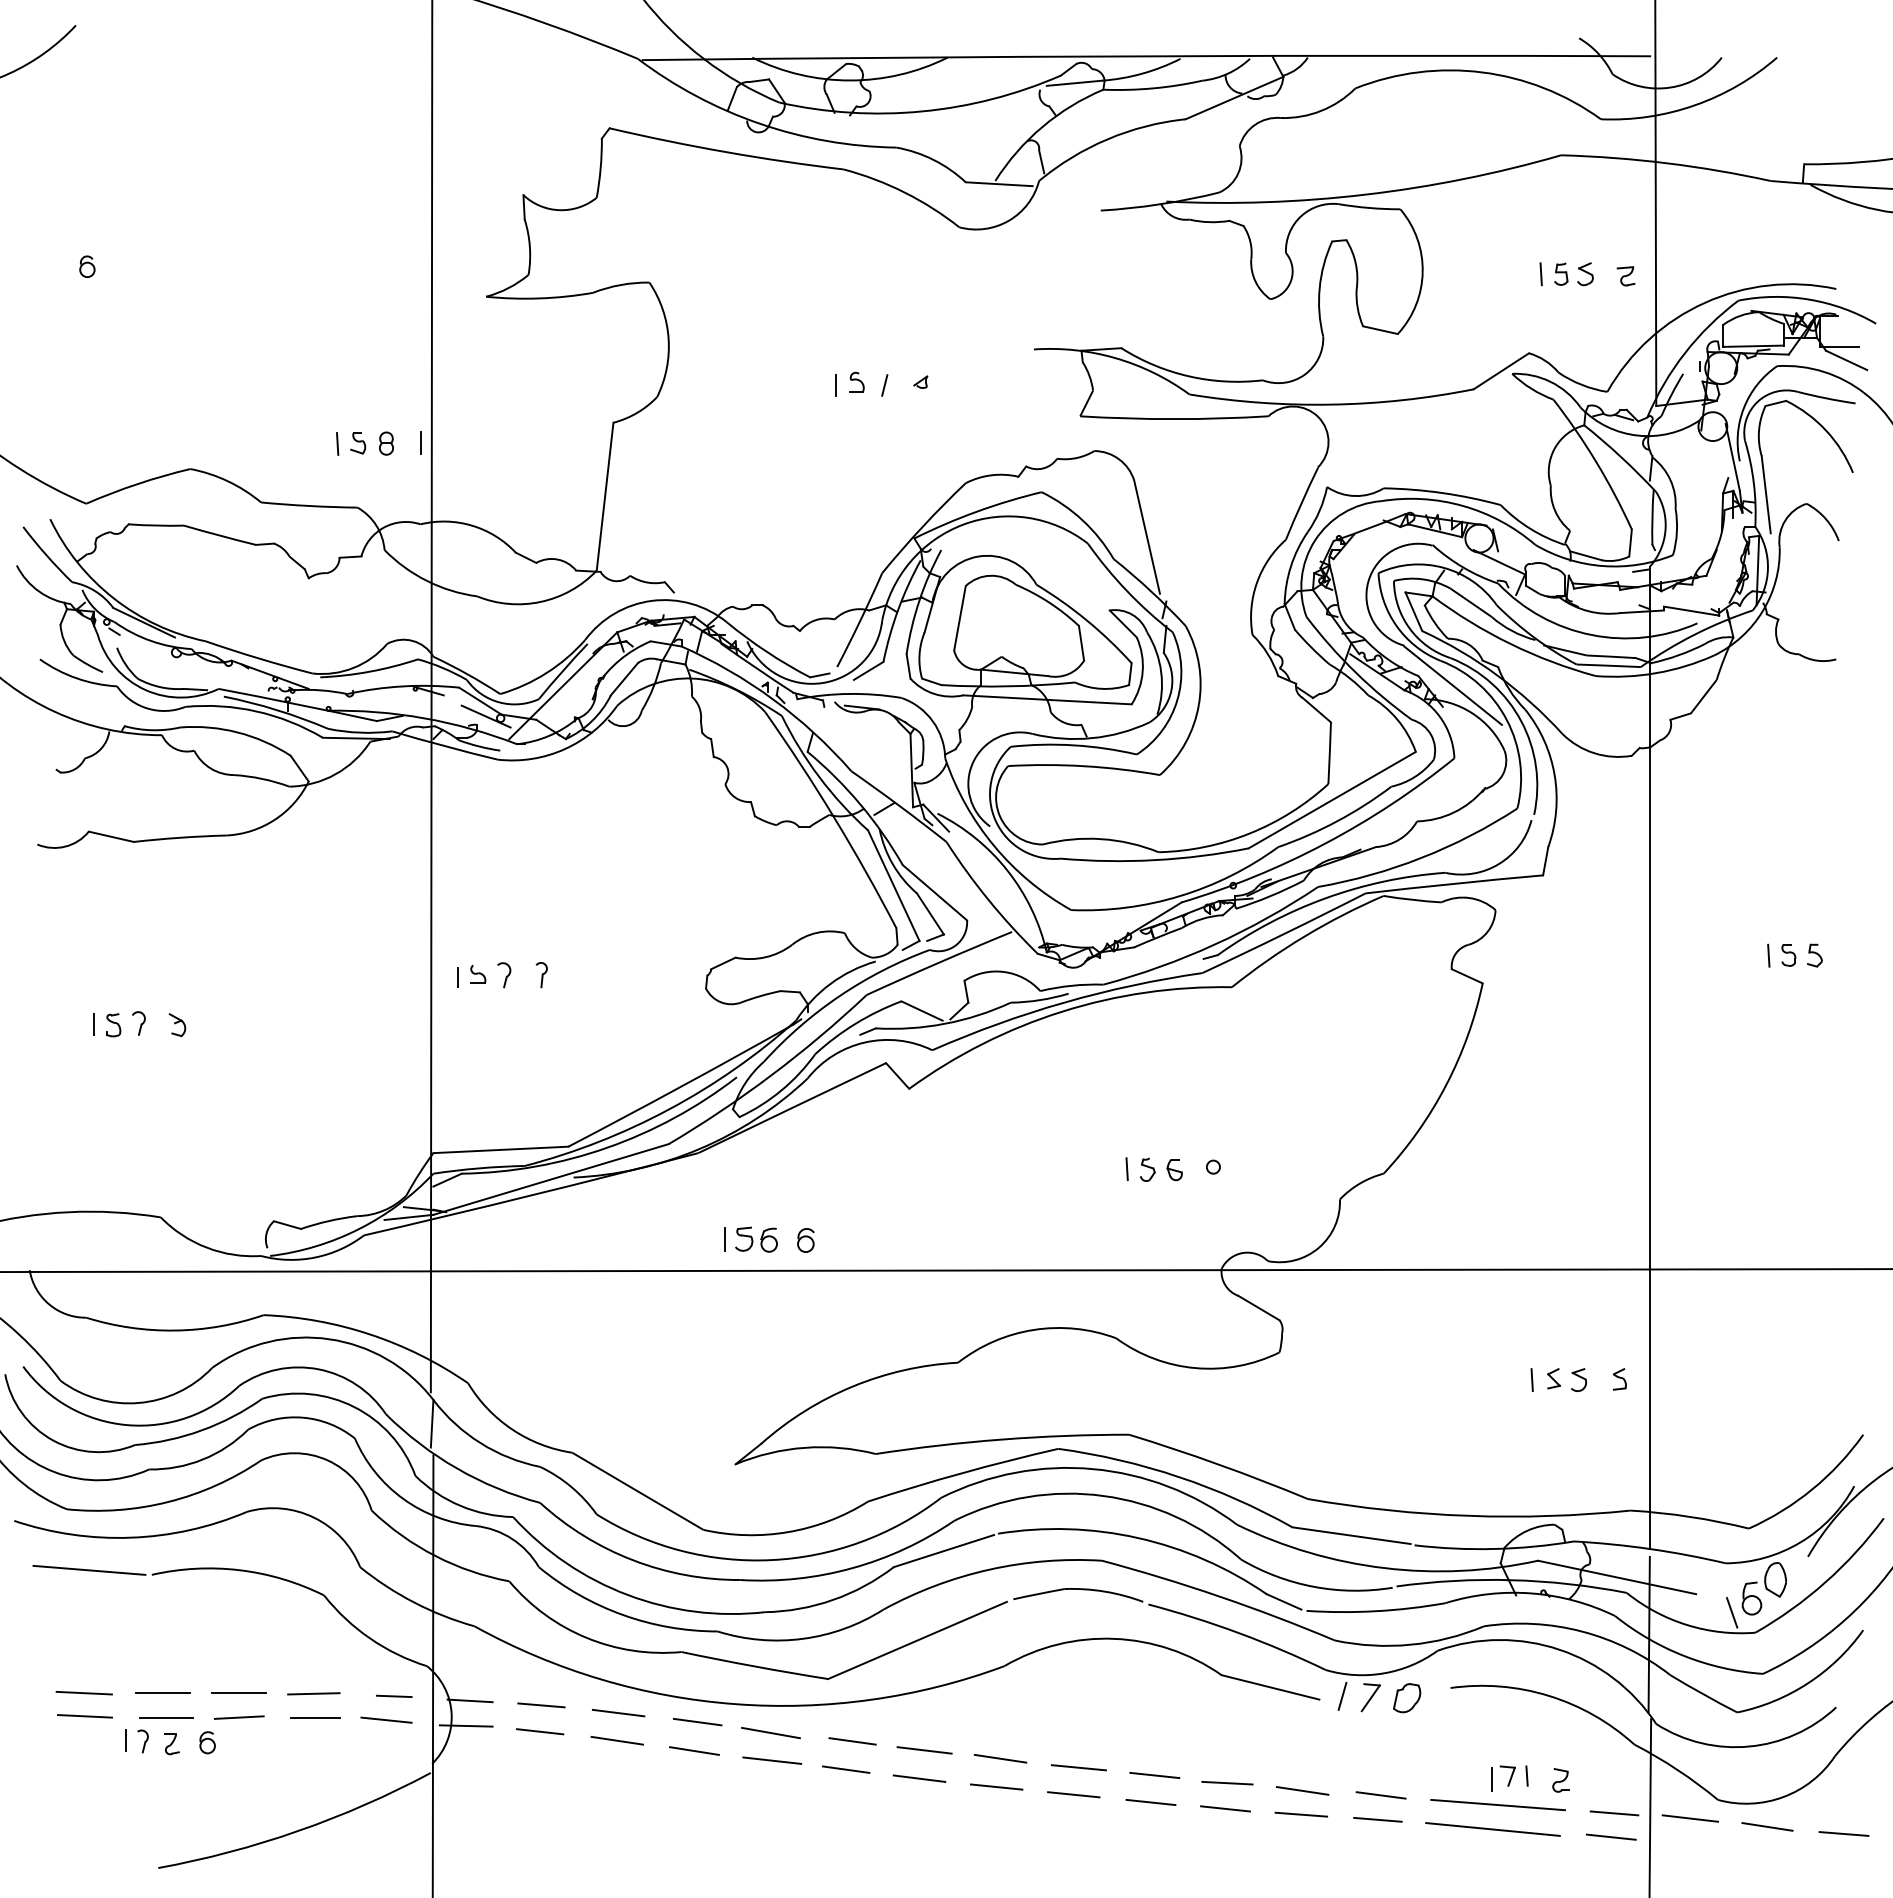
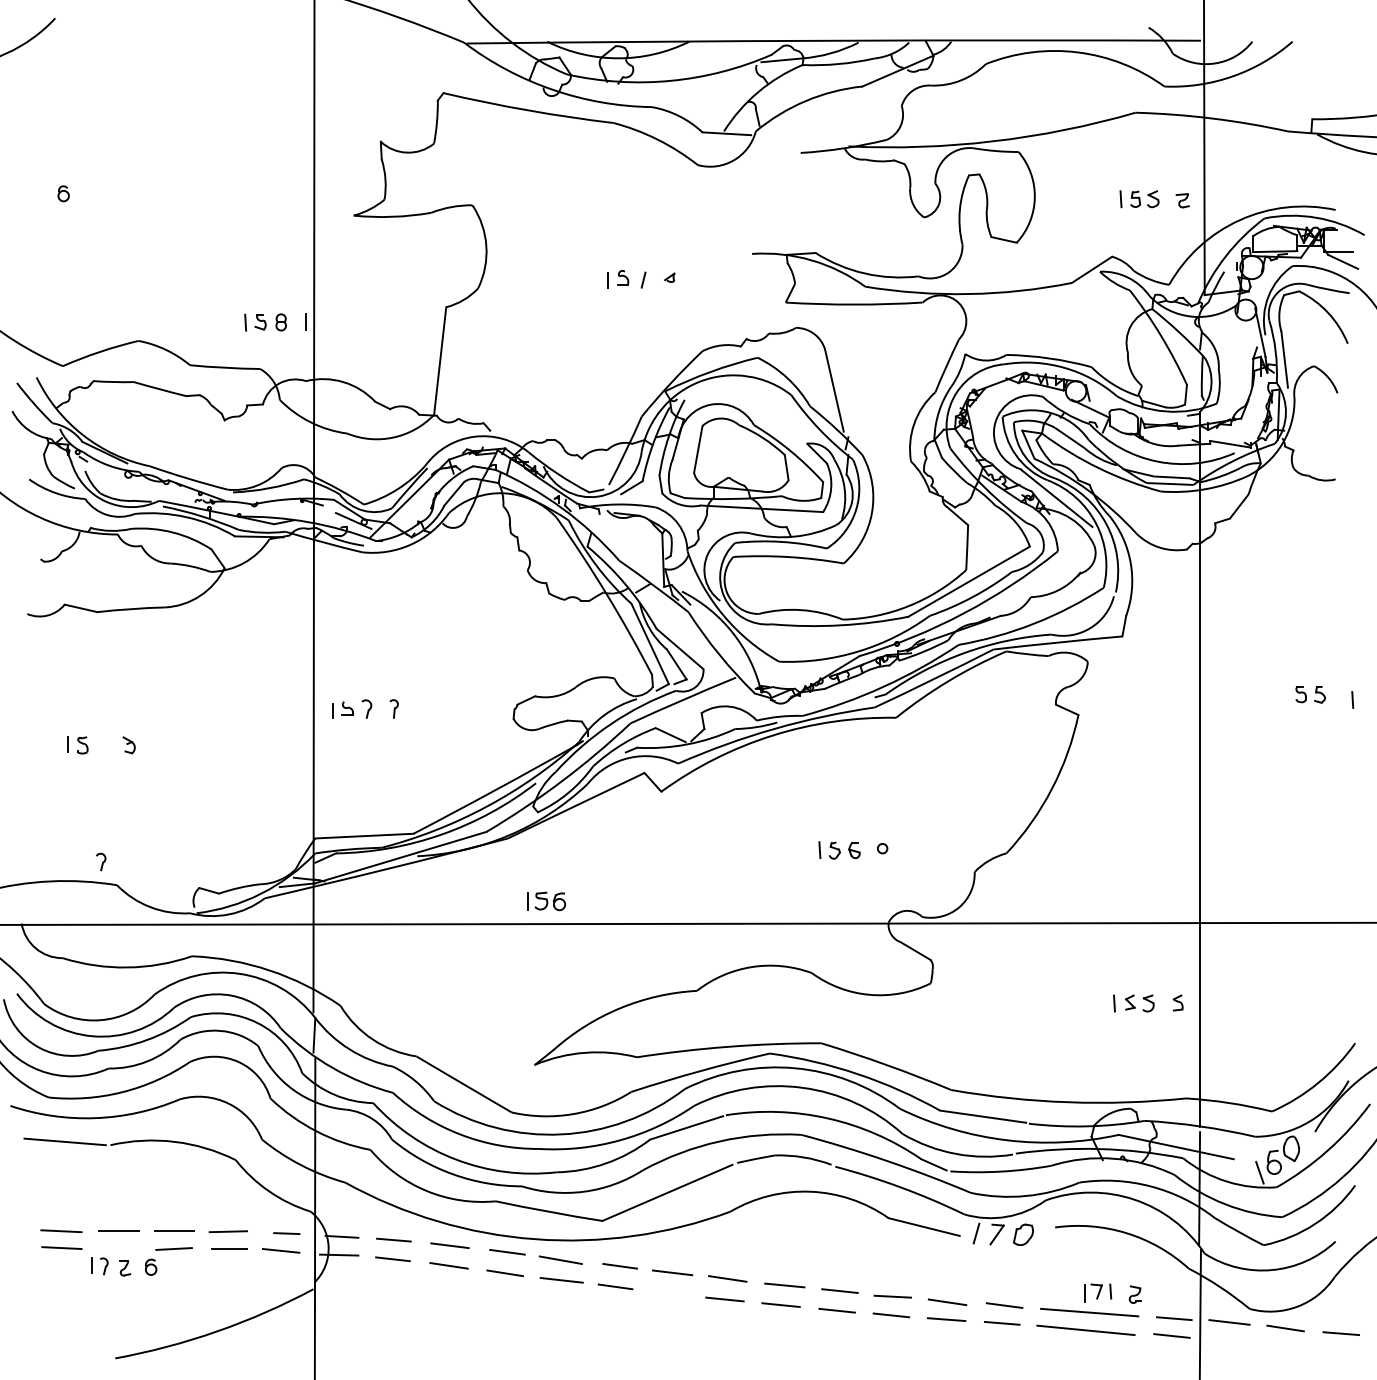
line: (1768, 955) -> (1352, 699), moved
part: (138, 1023) -> (100, 862), moved
part: (805, 1240) -> (585, 902), removed
line: (166, 1717) -> (121, 1248), removed
line: (919, 1778) -> (668, 1293), removed

